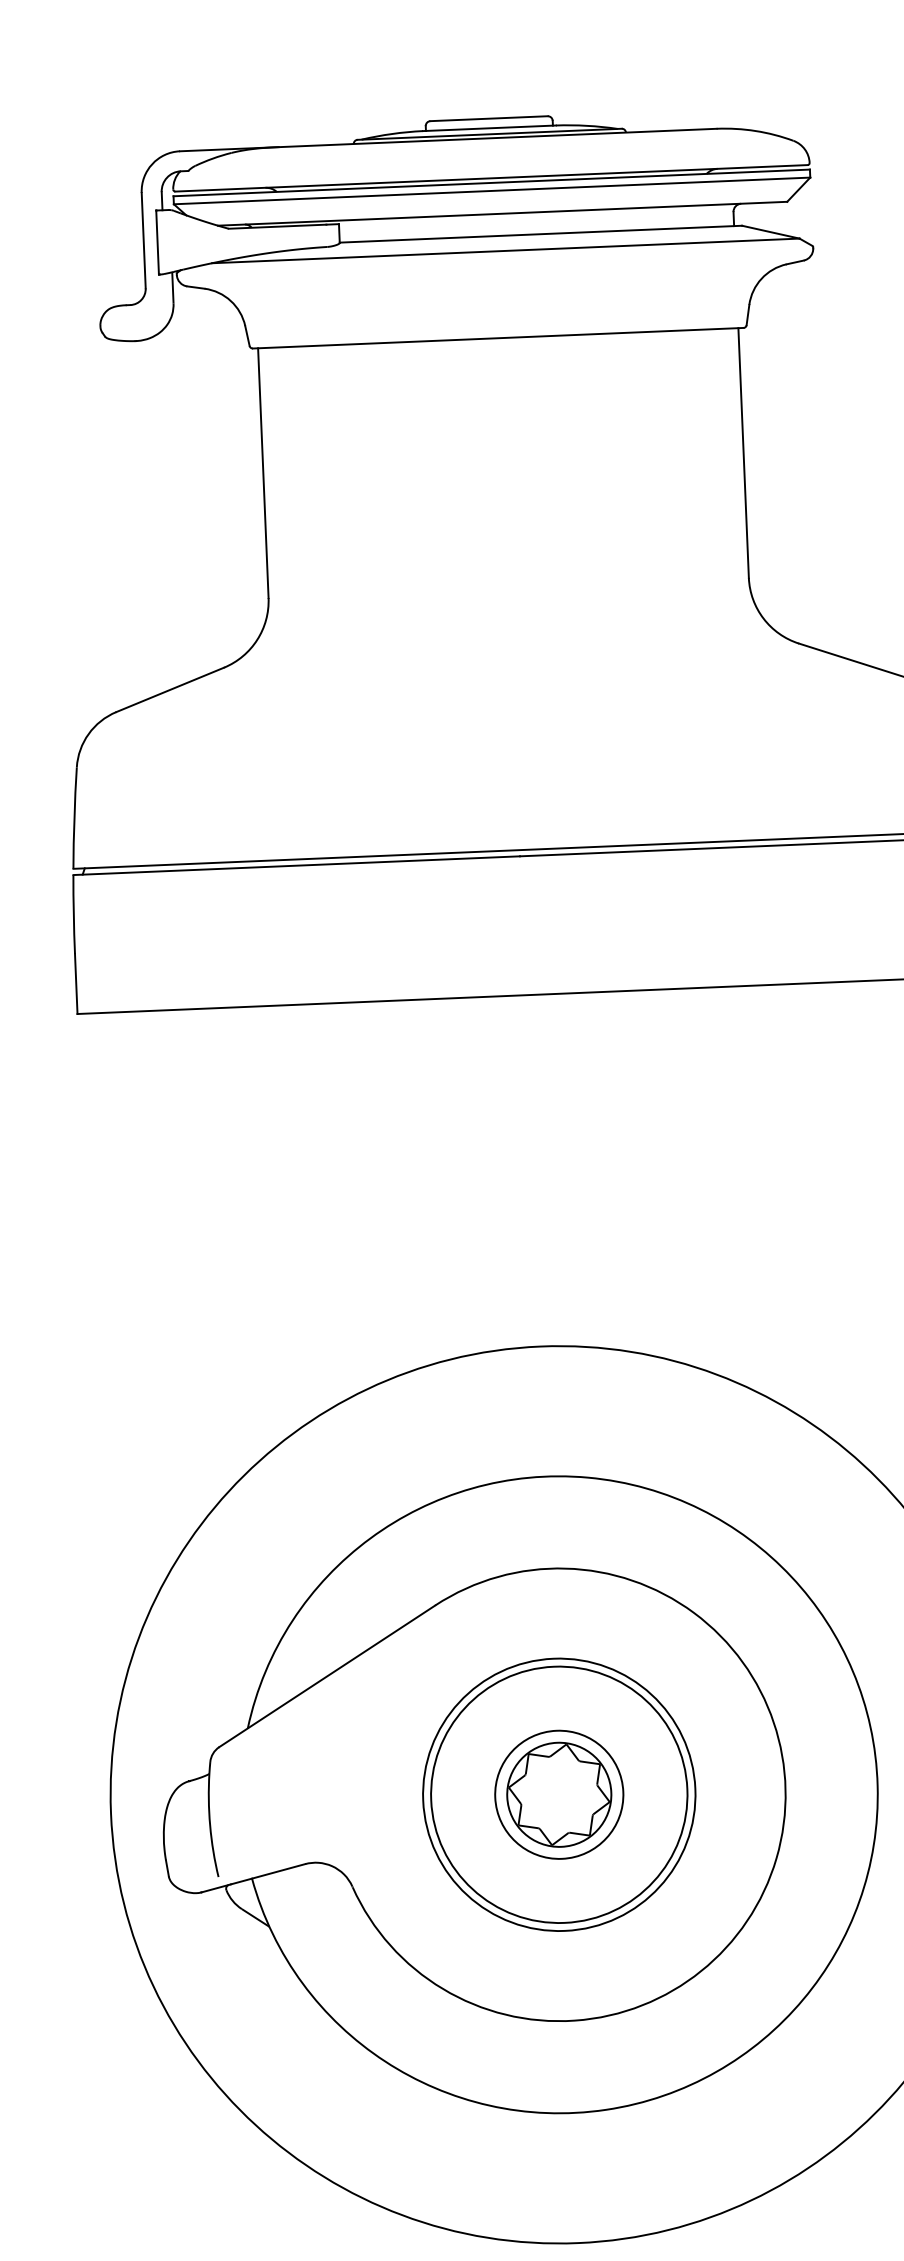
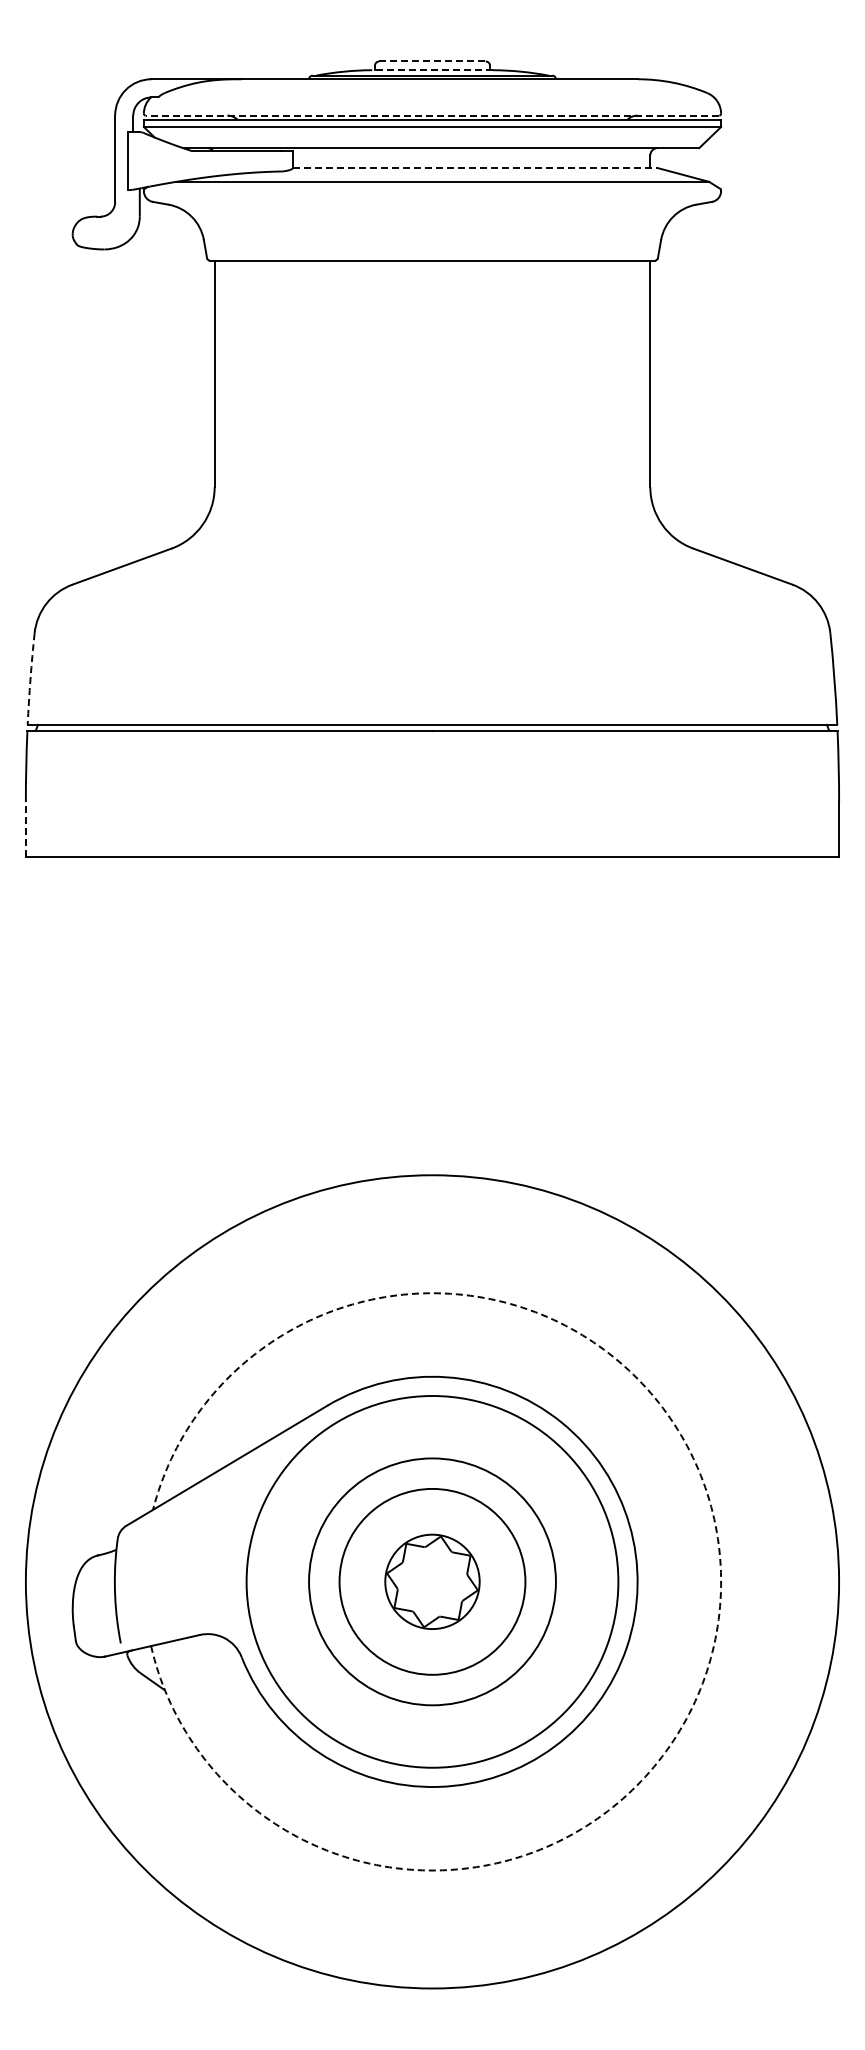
line: (489, 118) -> (432, 61), solid -> dashed
line: (489, 128) -> (432, 70), solid -> dashed
line: (491, 178) -> (432, 115), solid -> dashed
line: (541, 234) -> (475, 168), solid -> dashed
arc: (74, 818) -> (30, 679), solid -> dashed
line: (75, 983) -> (25, 828), solid -> dashed
arc: (878, 1785) -> (721, 1585), solid -> dashed
circle: (559, 1794) -> (432, 1581), size x1.6
circle: (559, 1794) -> (432, 1581), size x1.6

